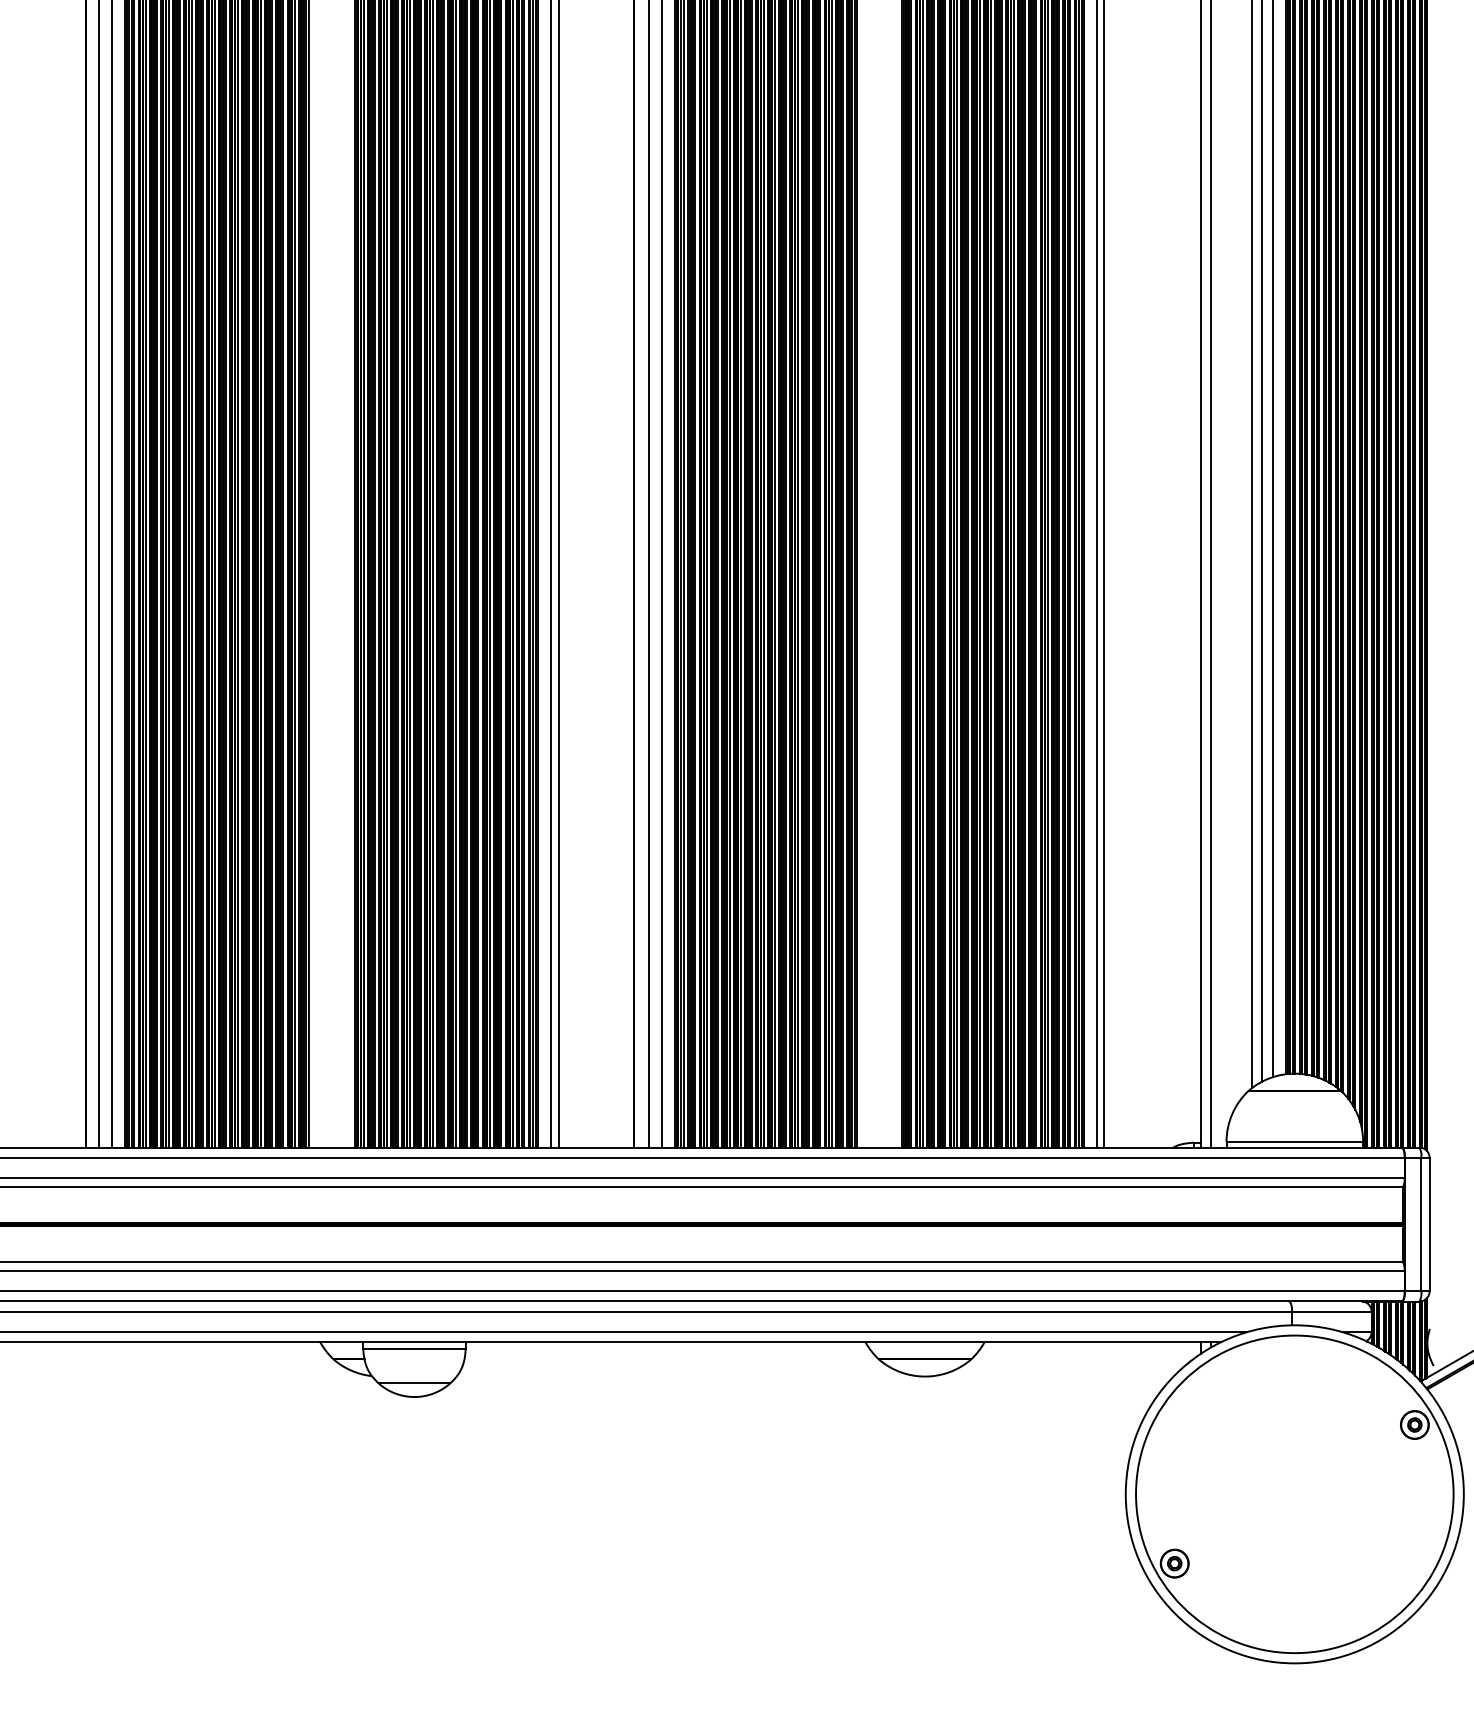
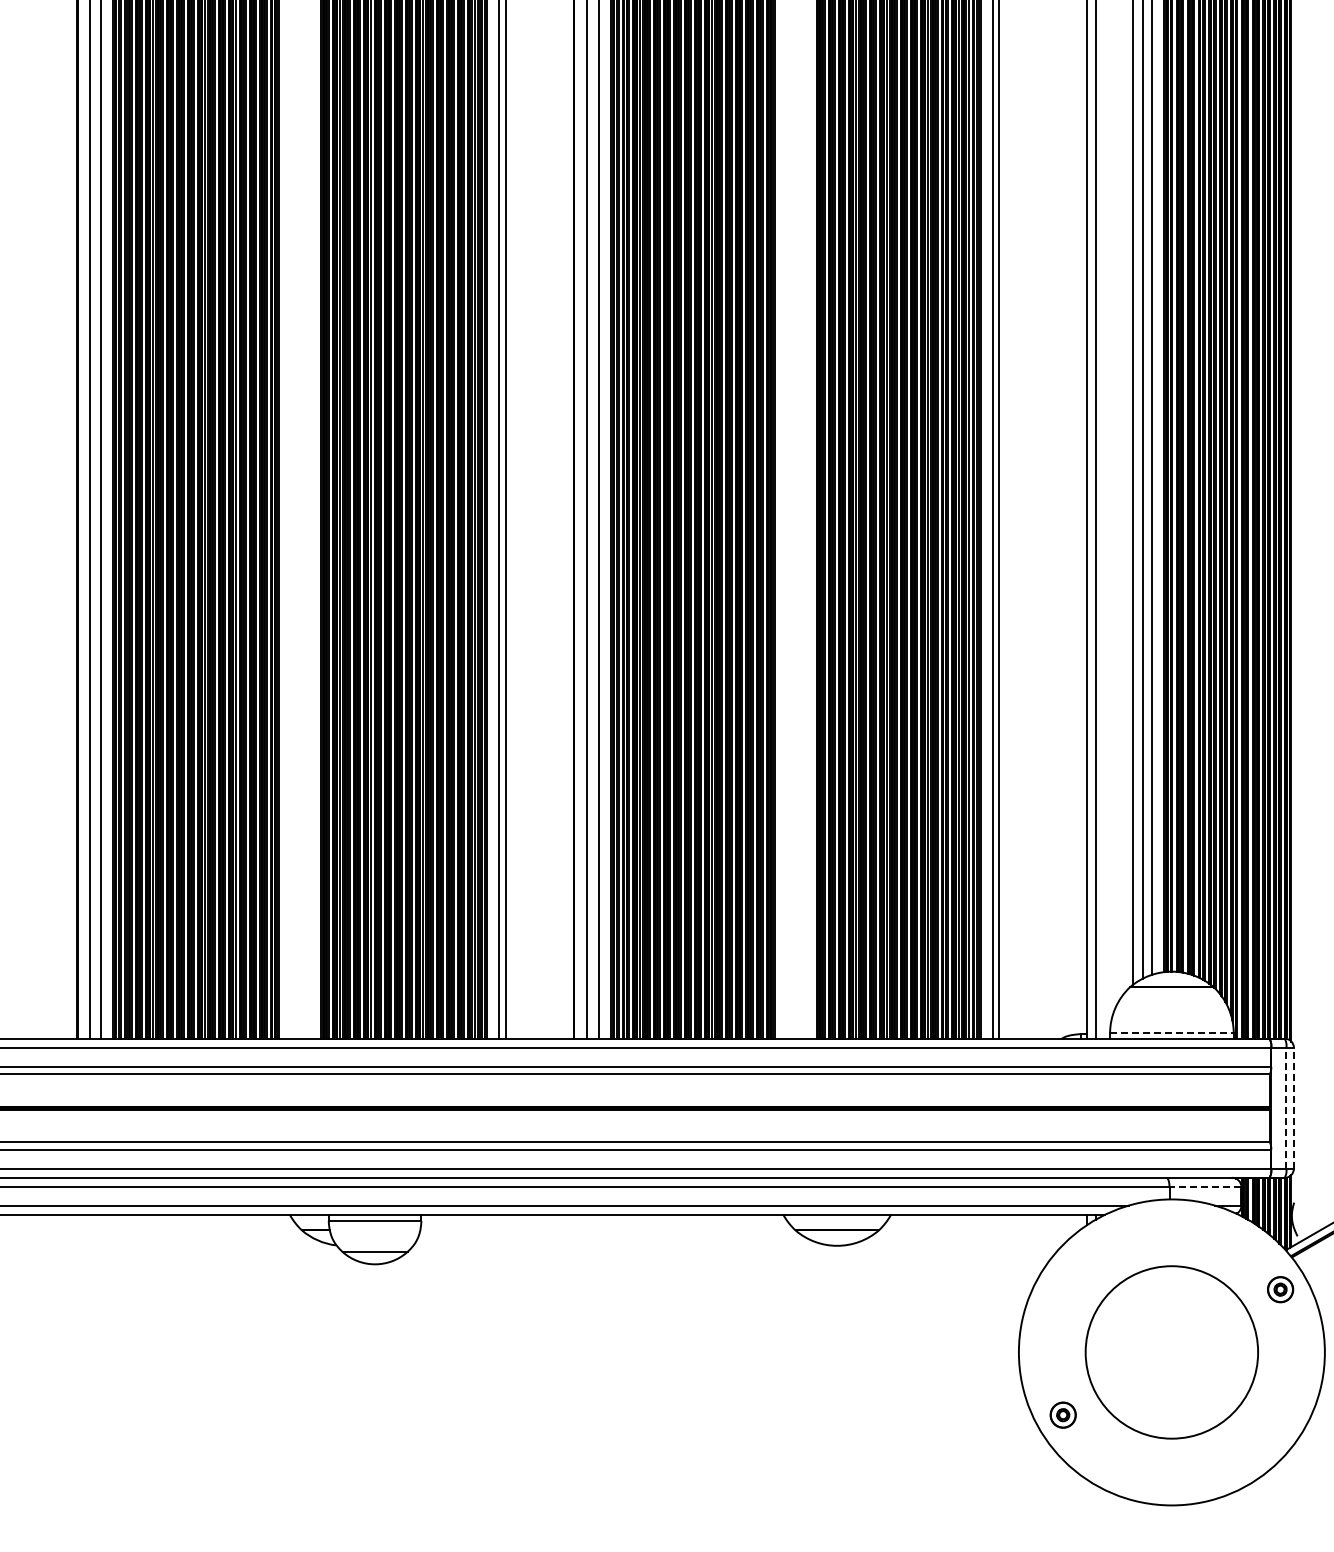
line: (1294, 1141) -> (1171, 1033), solid -> dashed
line: (1421, 1223) -> (1286, 1107), solid -> dashed
line: (1429, 1223) -> (1293, 1107), solid -> dashed
line: (1331, 1312) -> (1205, 1187), solid -> dashed
circle: (1294, 1494) -> (1171, 1352), size x0.6

